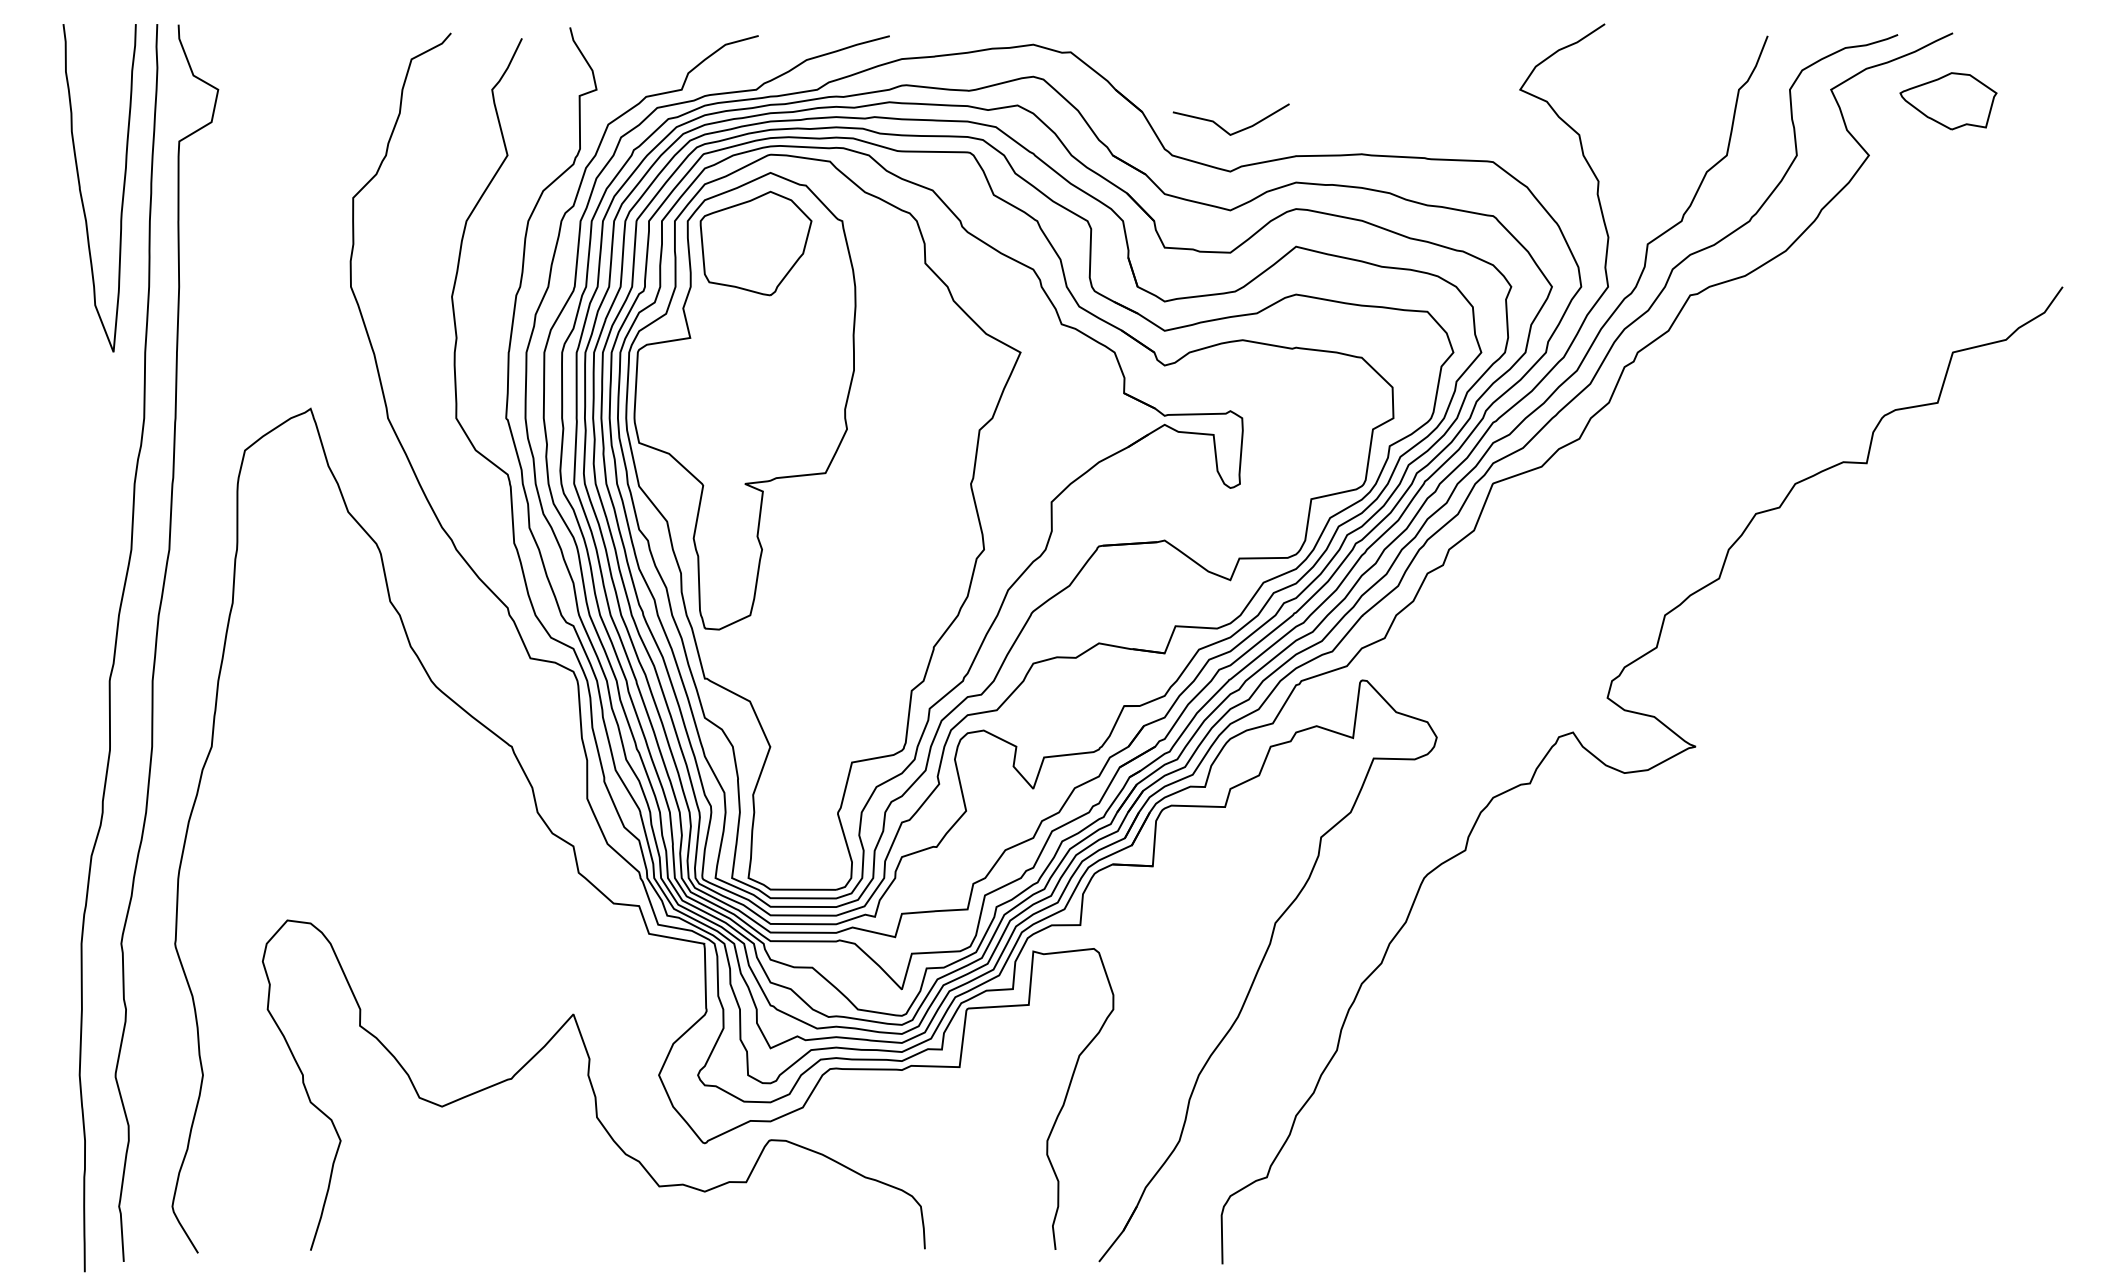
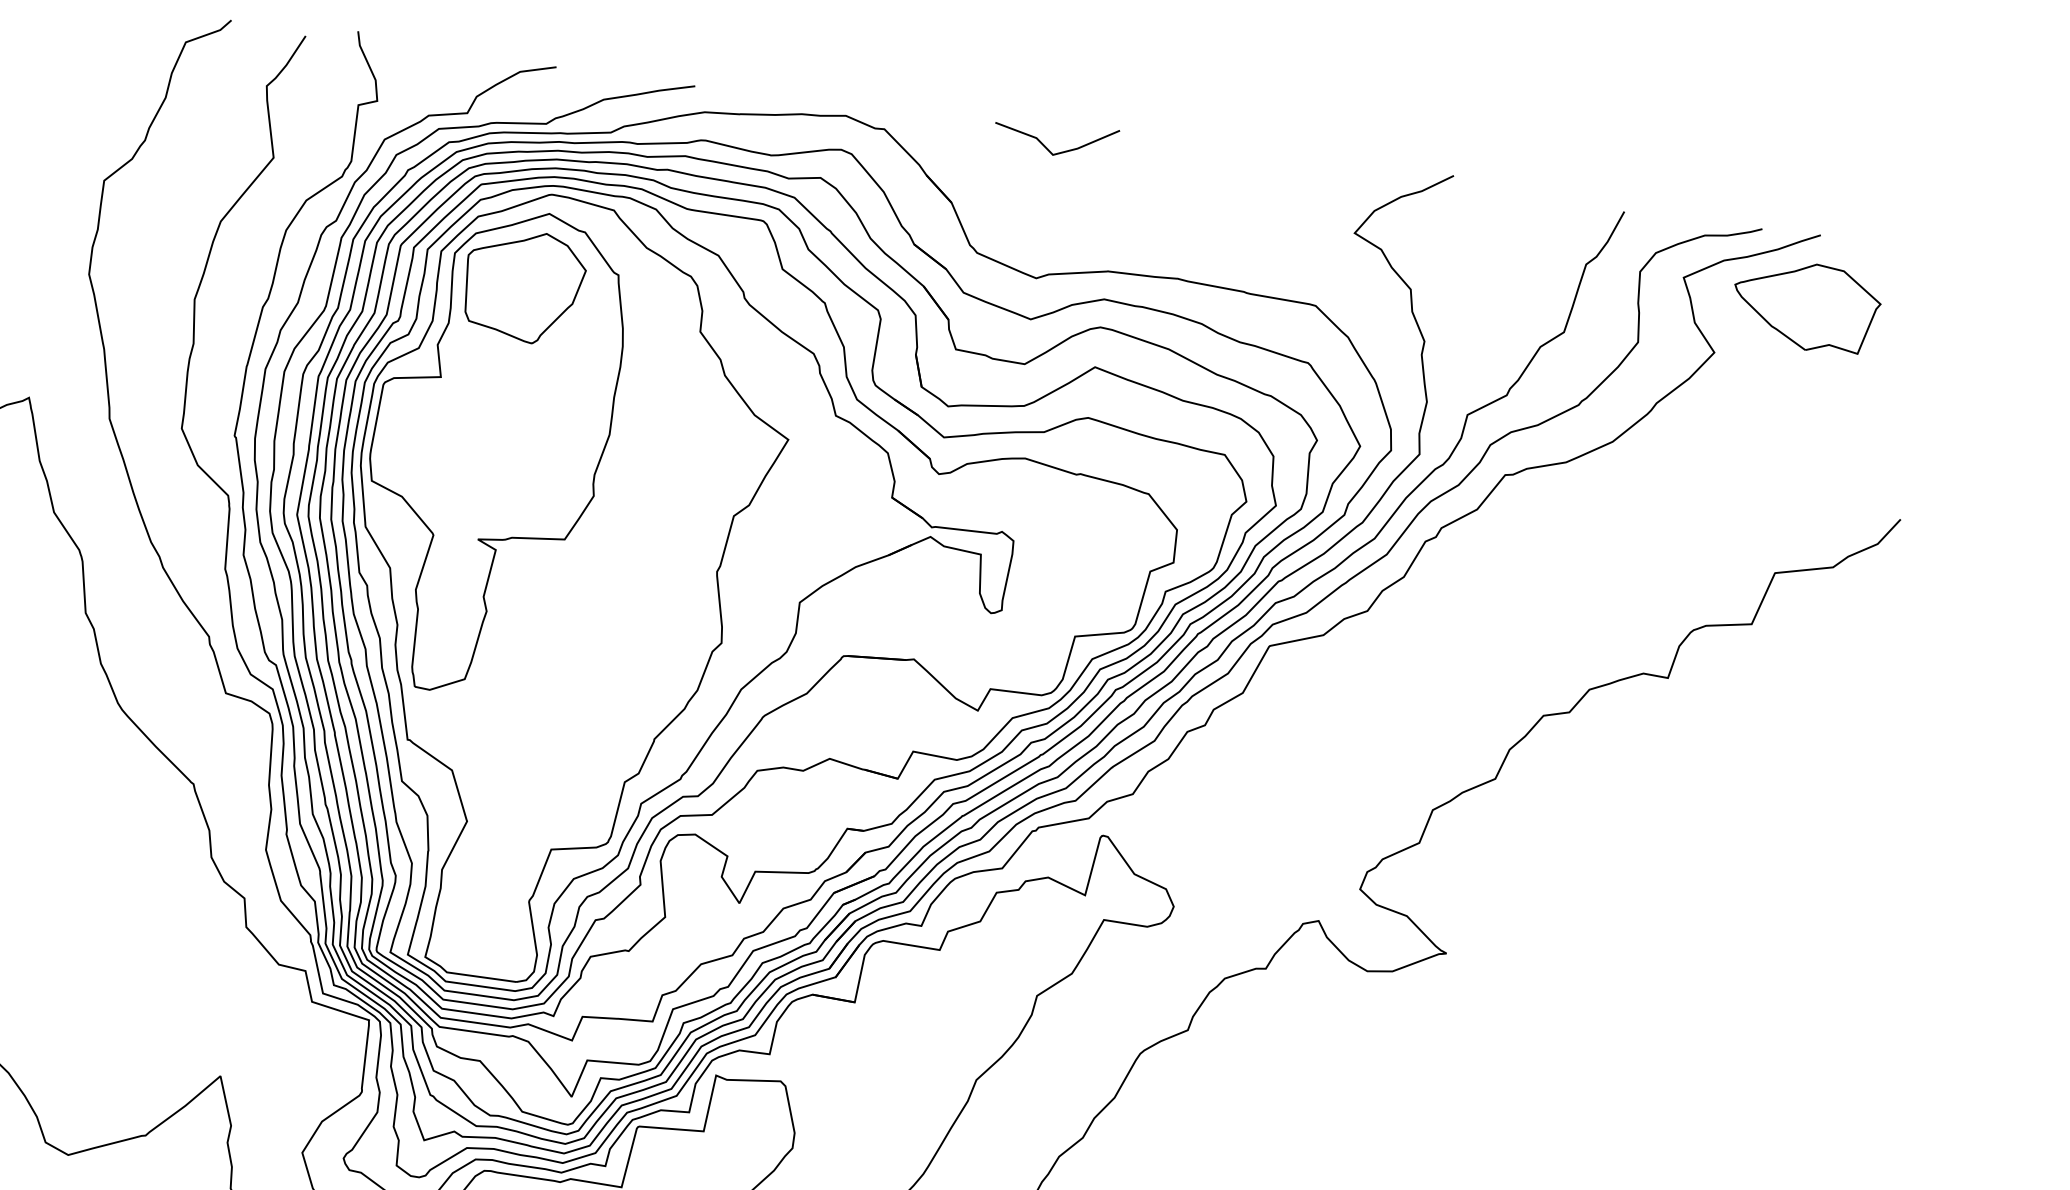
part: (1948, 101) -> (1806, 306), size x1.43
line: (1225, 129) -> (1048, 148), moved

